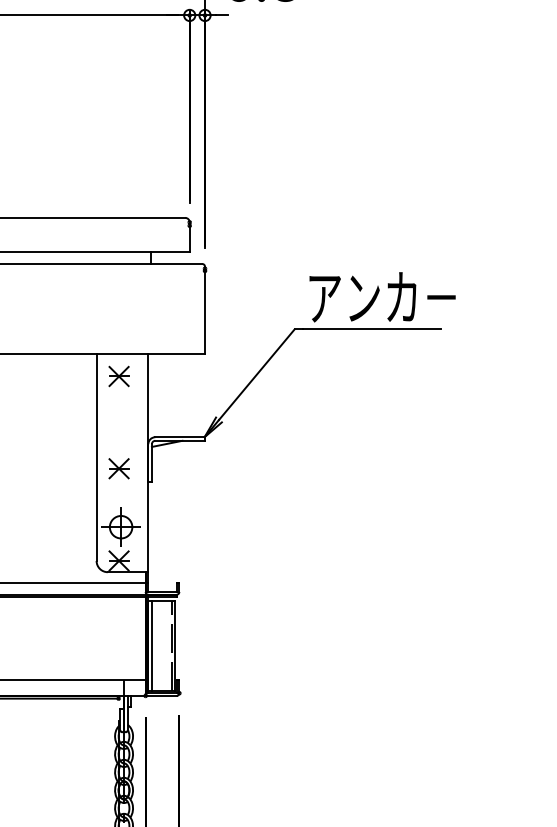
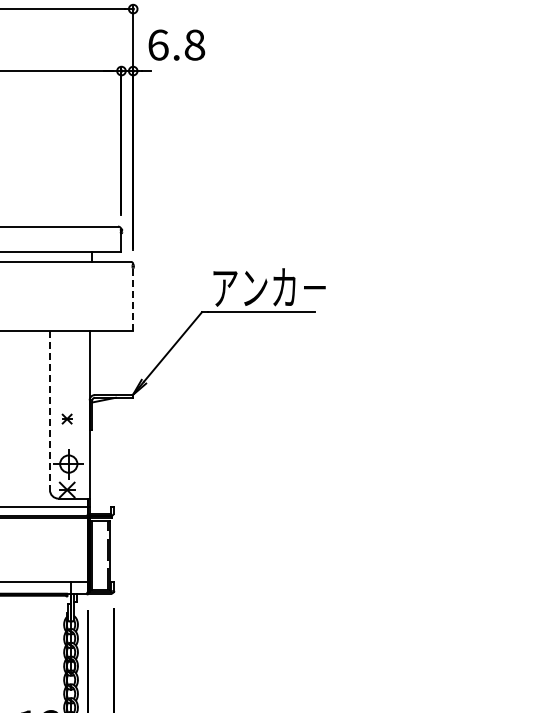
line: (205, 310) -> (133, 297), solid -> dashed
part: (118, 376) -> (66, 348), removed
line: (95, 458) -> (49, 411), solid -> dashed
part: (118, 467) -> (66, 418), size x0.6

